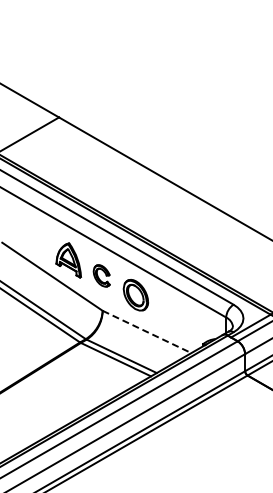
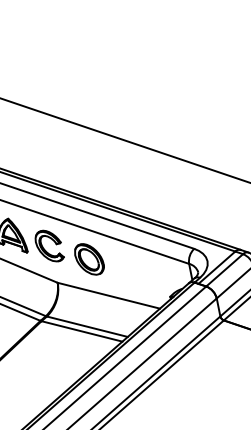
part: (101, 275) -> (49, 245), size x1.43
line: (147, 332) -> (109, 296), dashed -> solid

